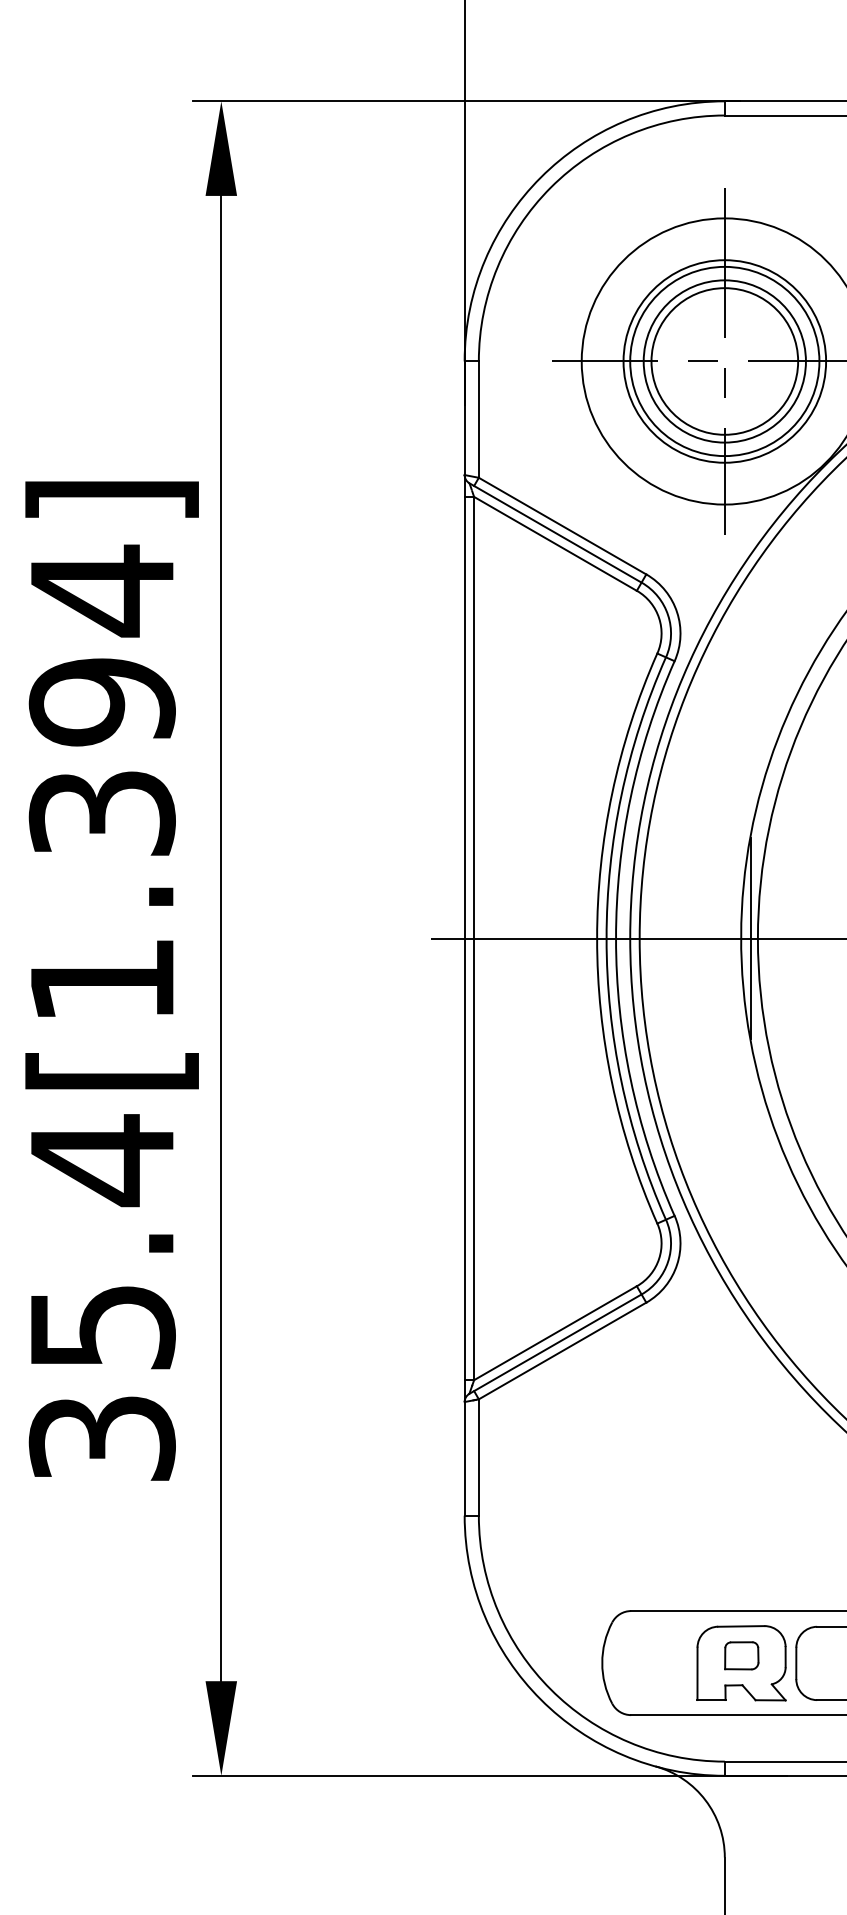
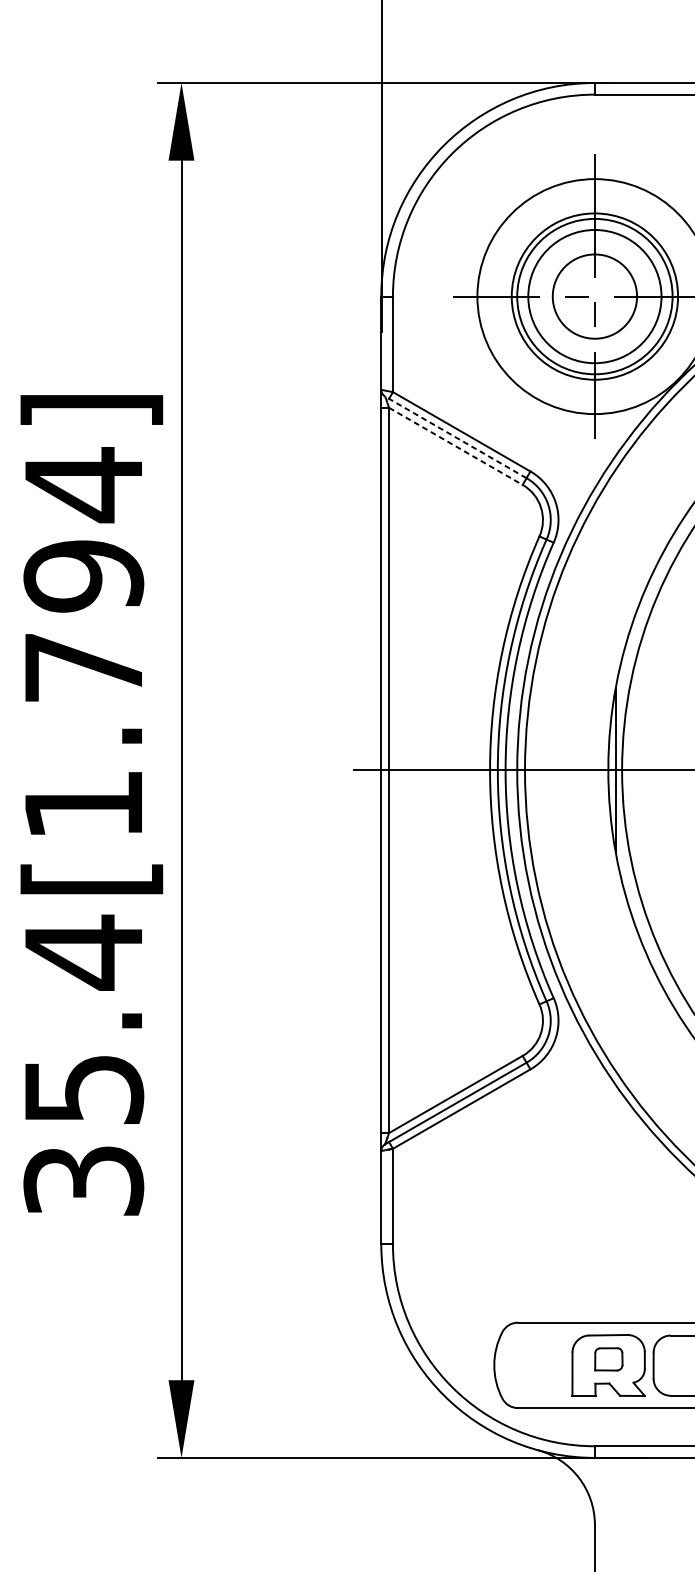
circle: (724, 361) -> (594, 296), size x0.7
line: (555, 532) -> (455, 437), solid -> dashed
line: (555, 543) -> (455, 446), solid -> dashed
text: (101, 813) -> (83, 667), 35.4[1.394] -> 35.4[1.794]

